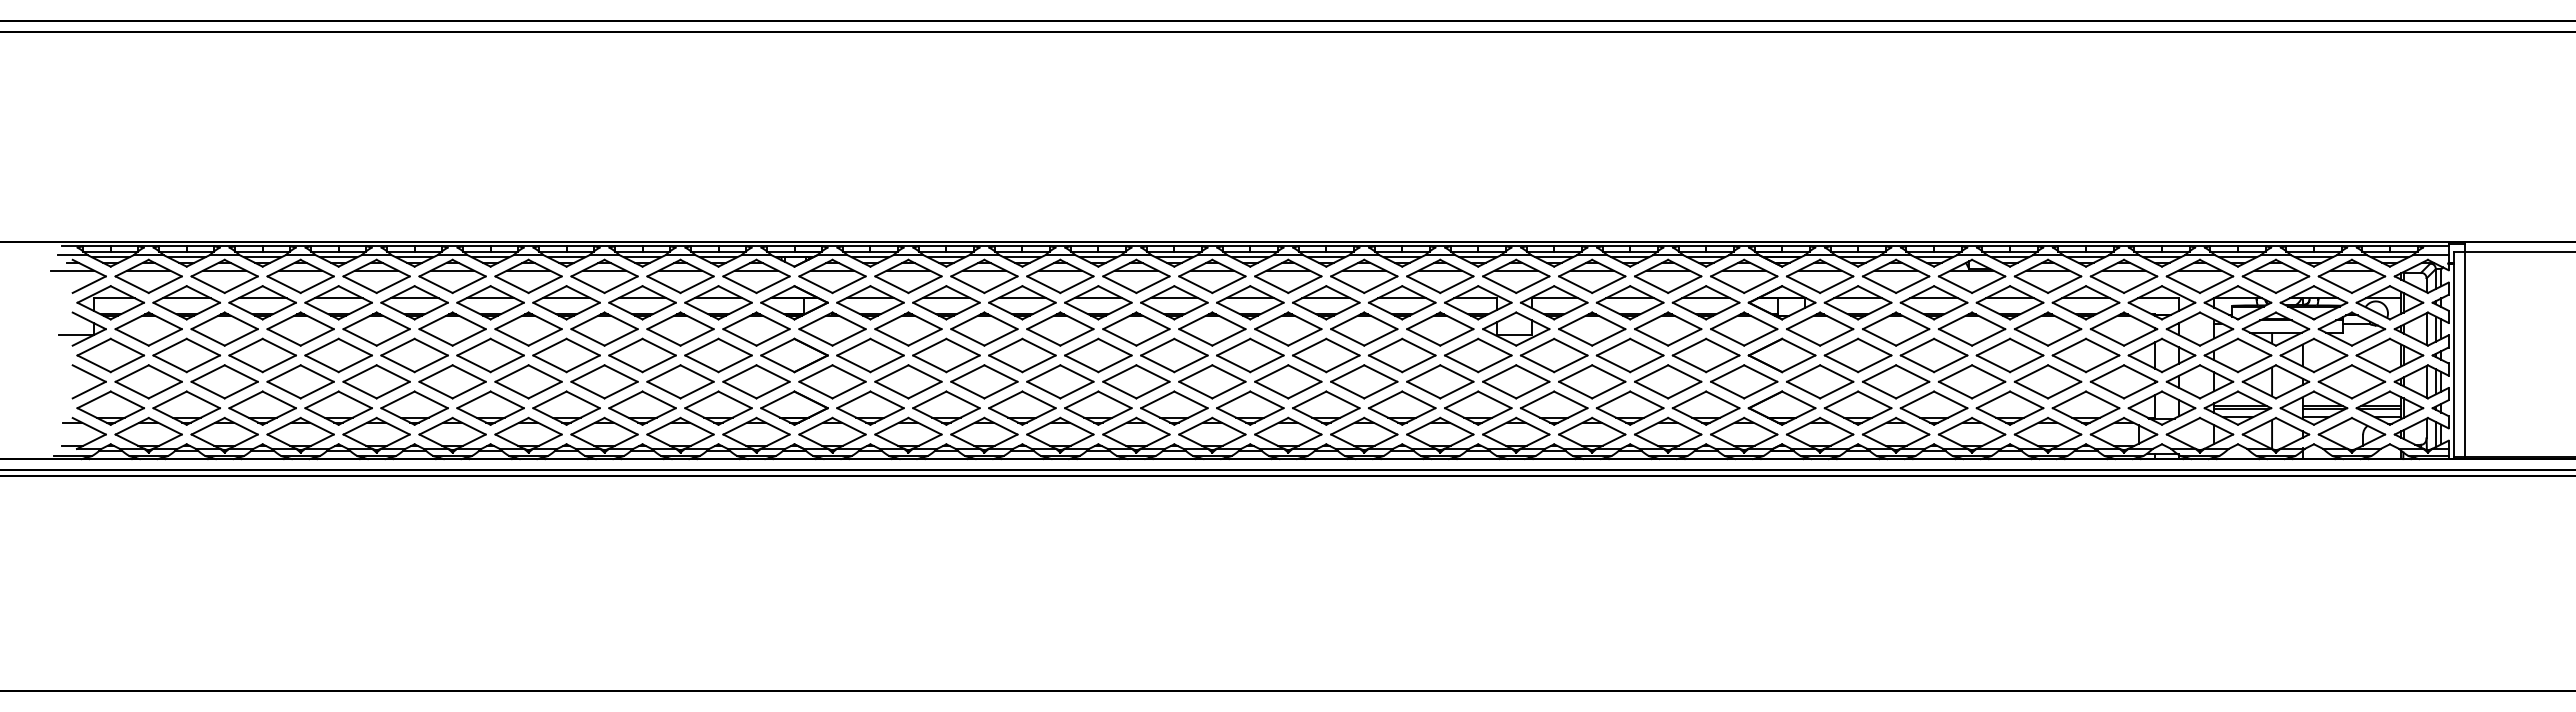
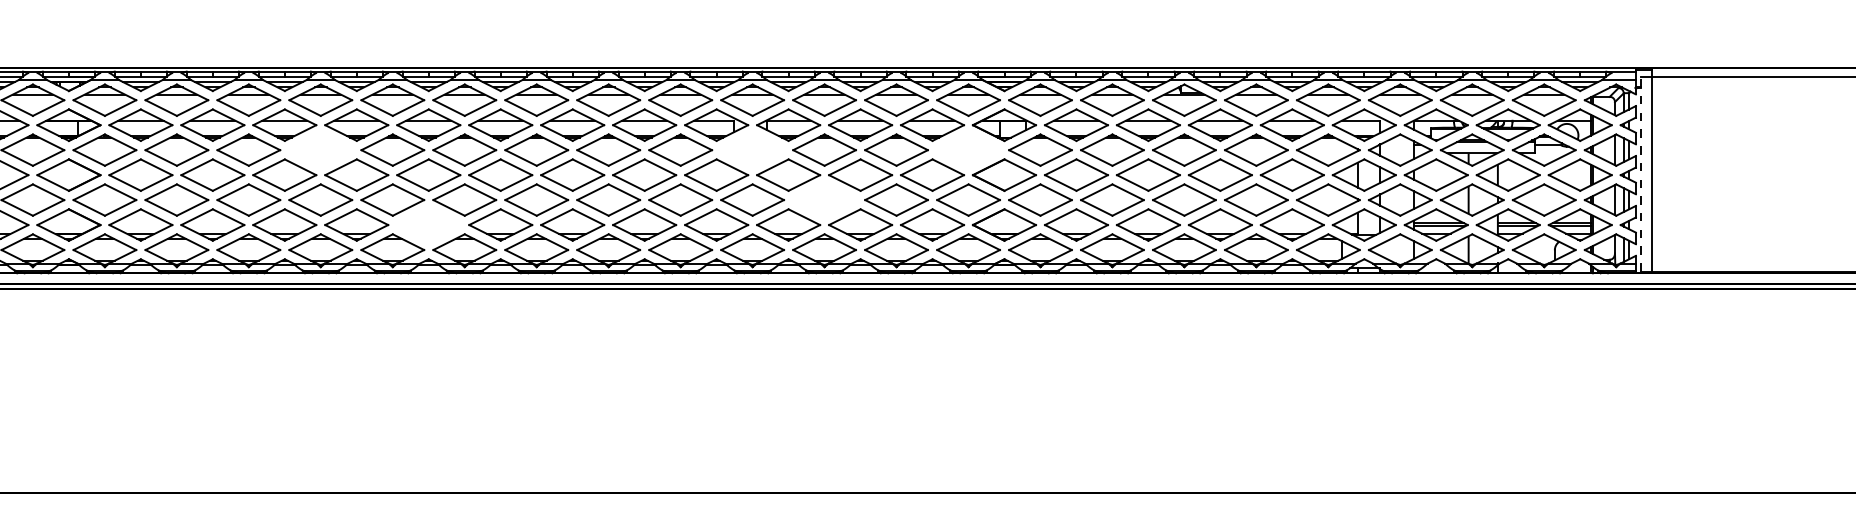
part: (1060, 328) -> (320, 149), removed
part: (1516, 328) -> (752, 149), removed
part: (1744, 328) -> (968, 149), removed
line: (2454, 354) -> (1641, 174), solid -> dashed
part: (1592, 381) -> (824, 199), removed
part: (1174, 407) -> (428, 224), removed

